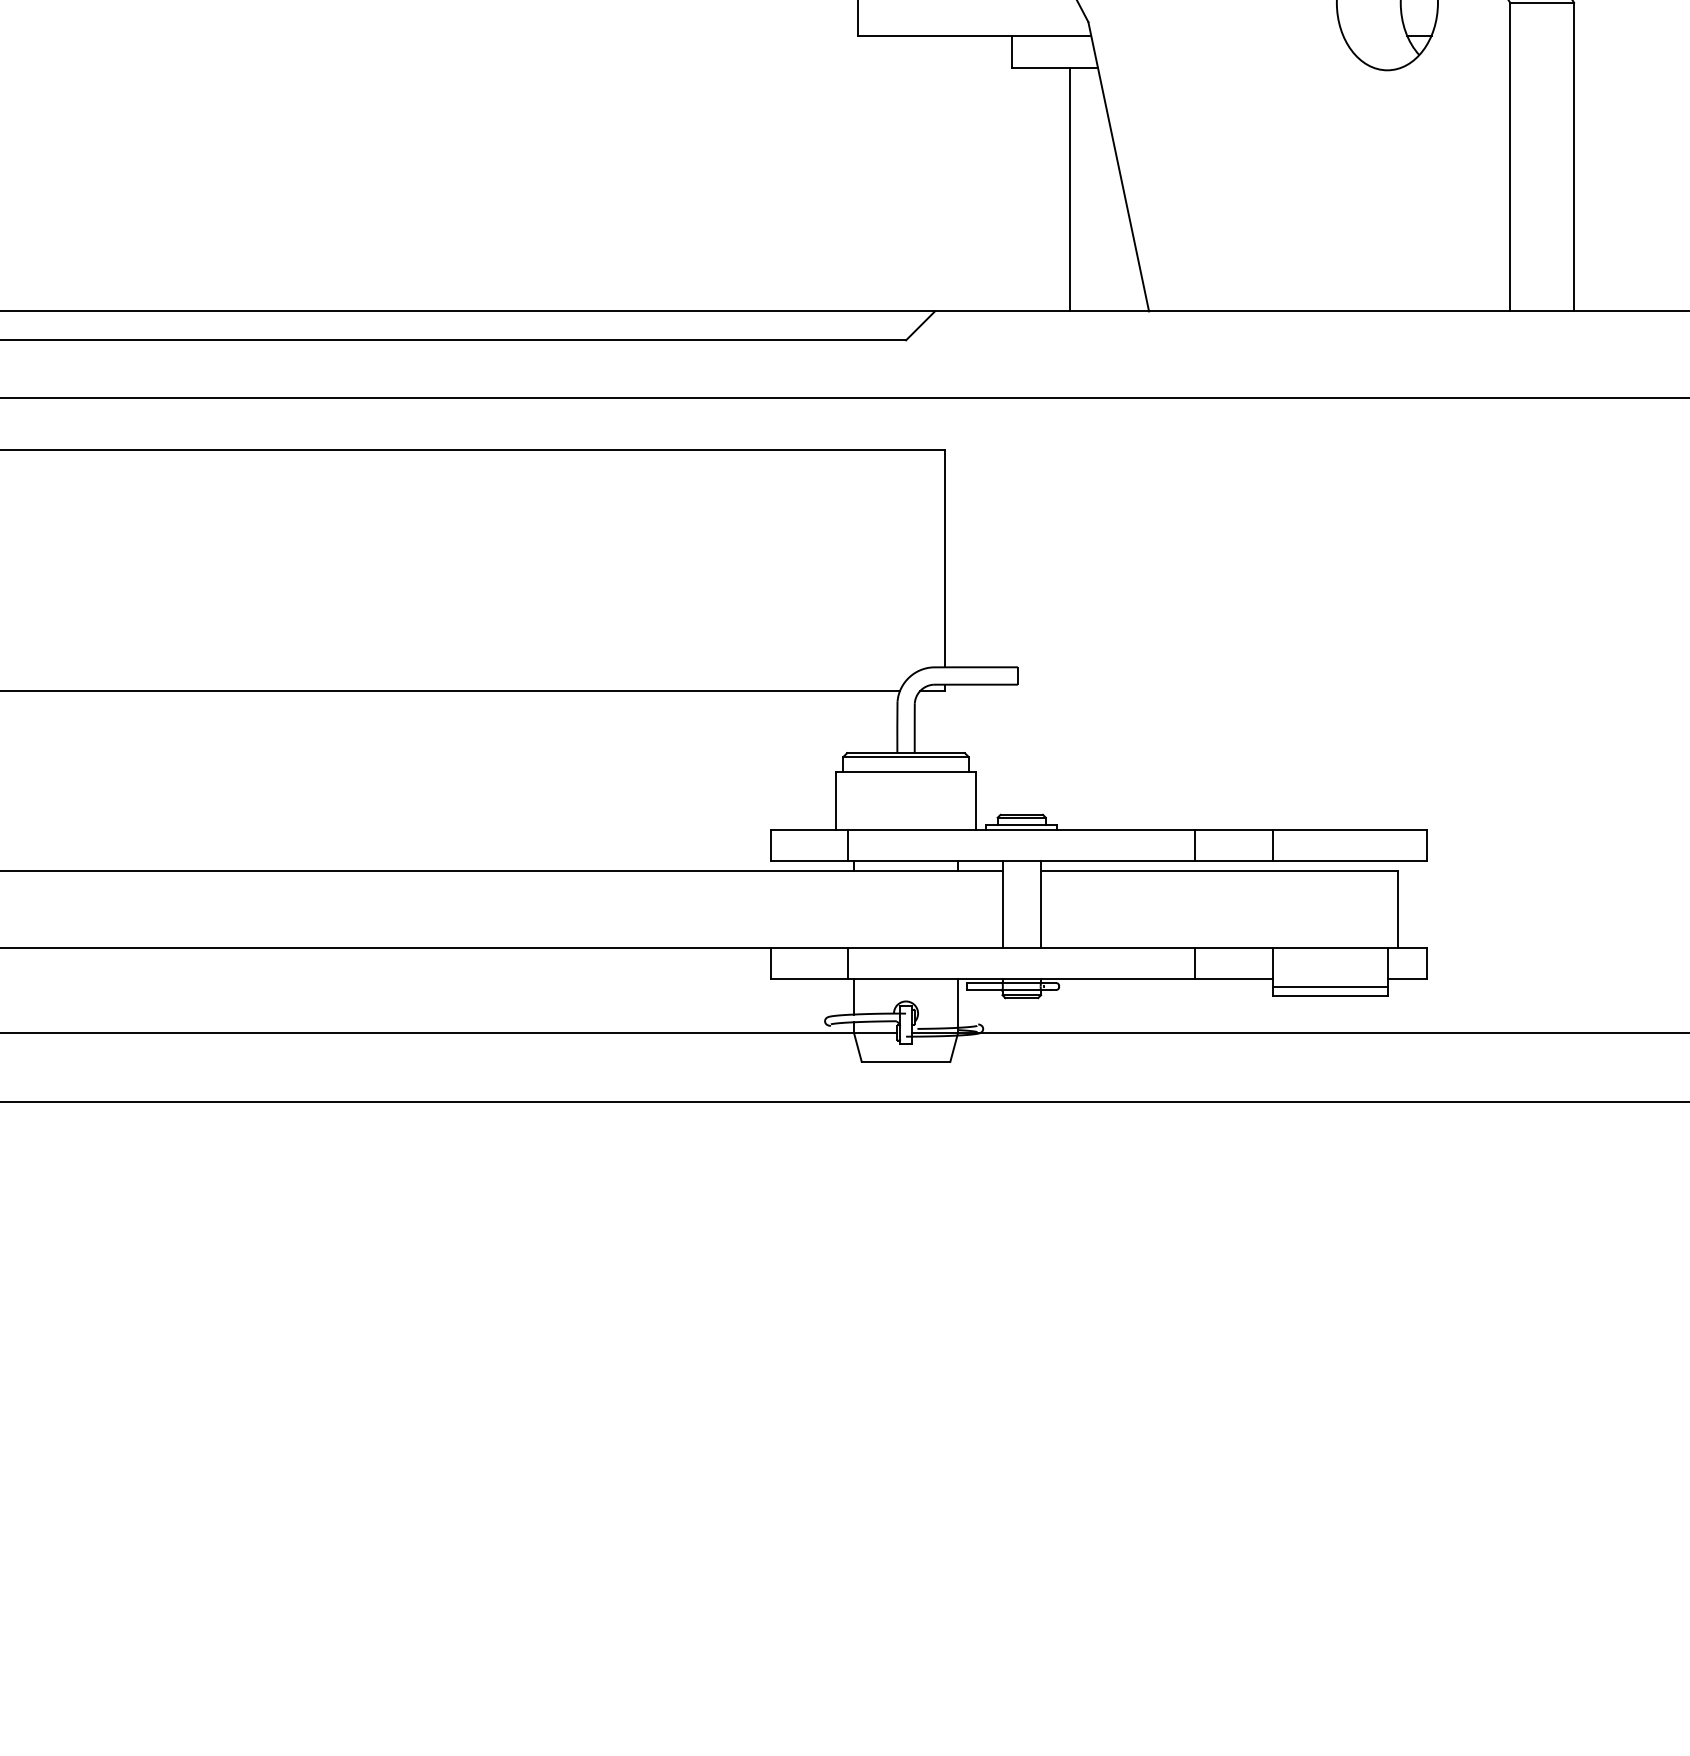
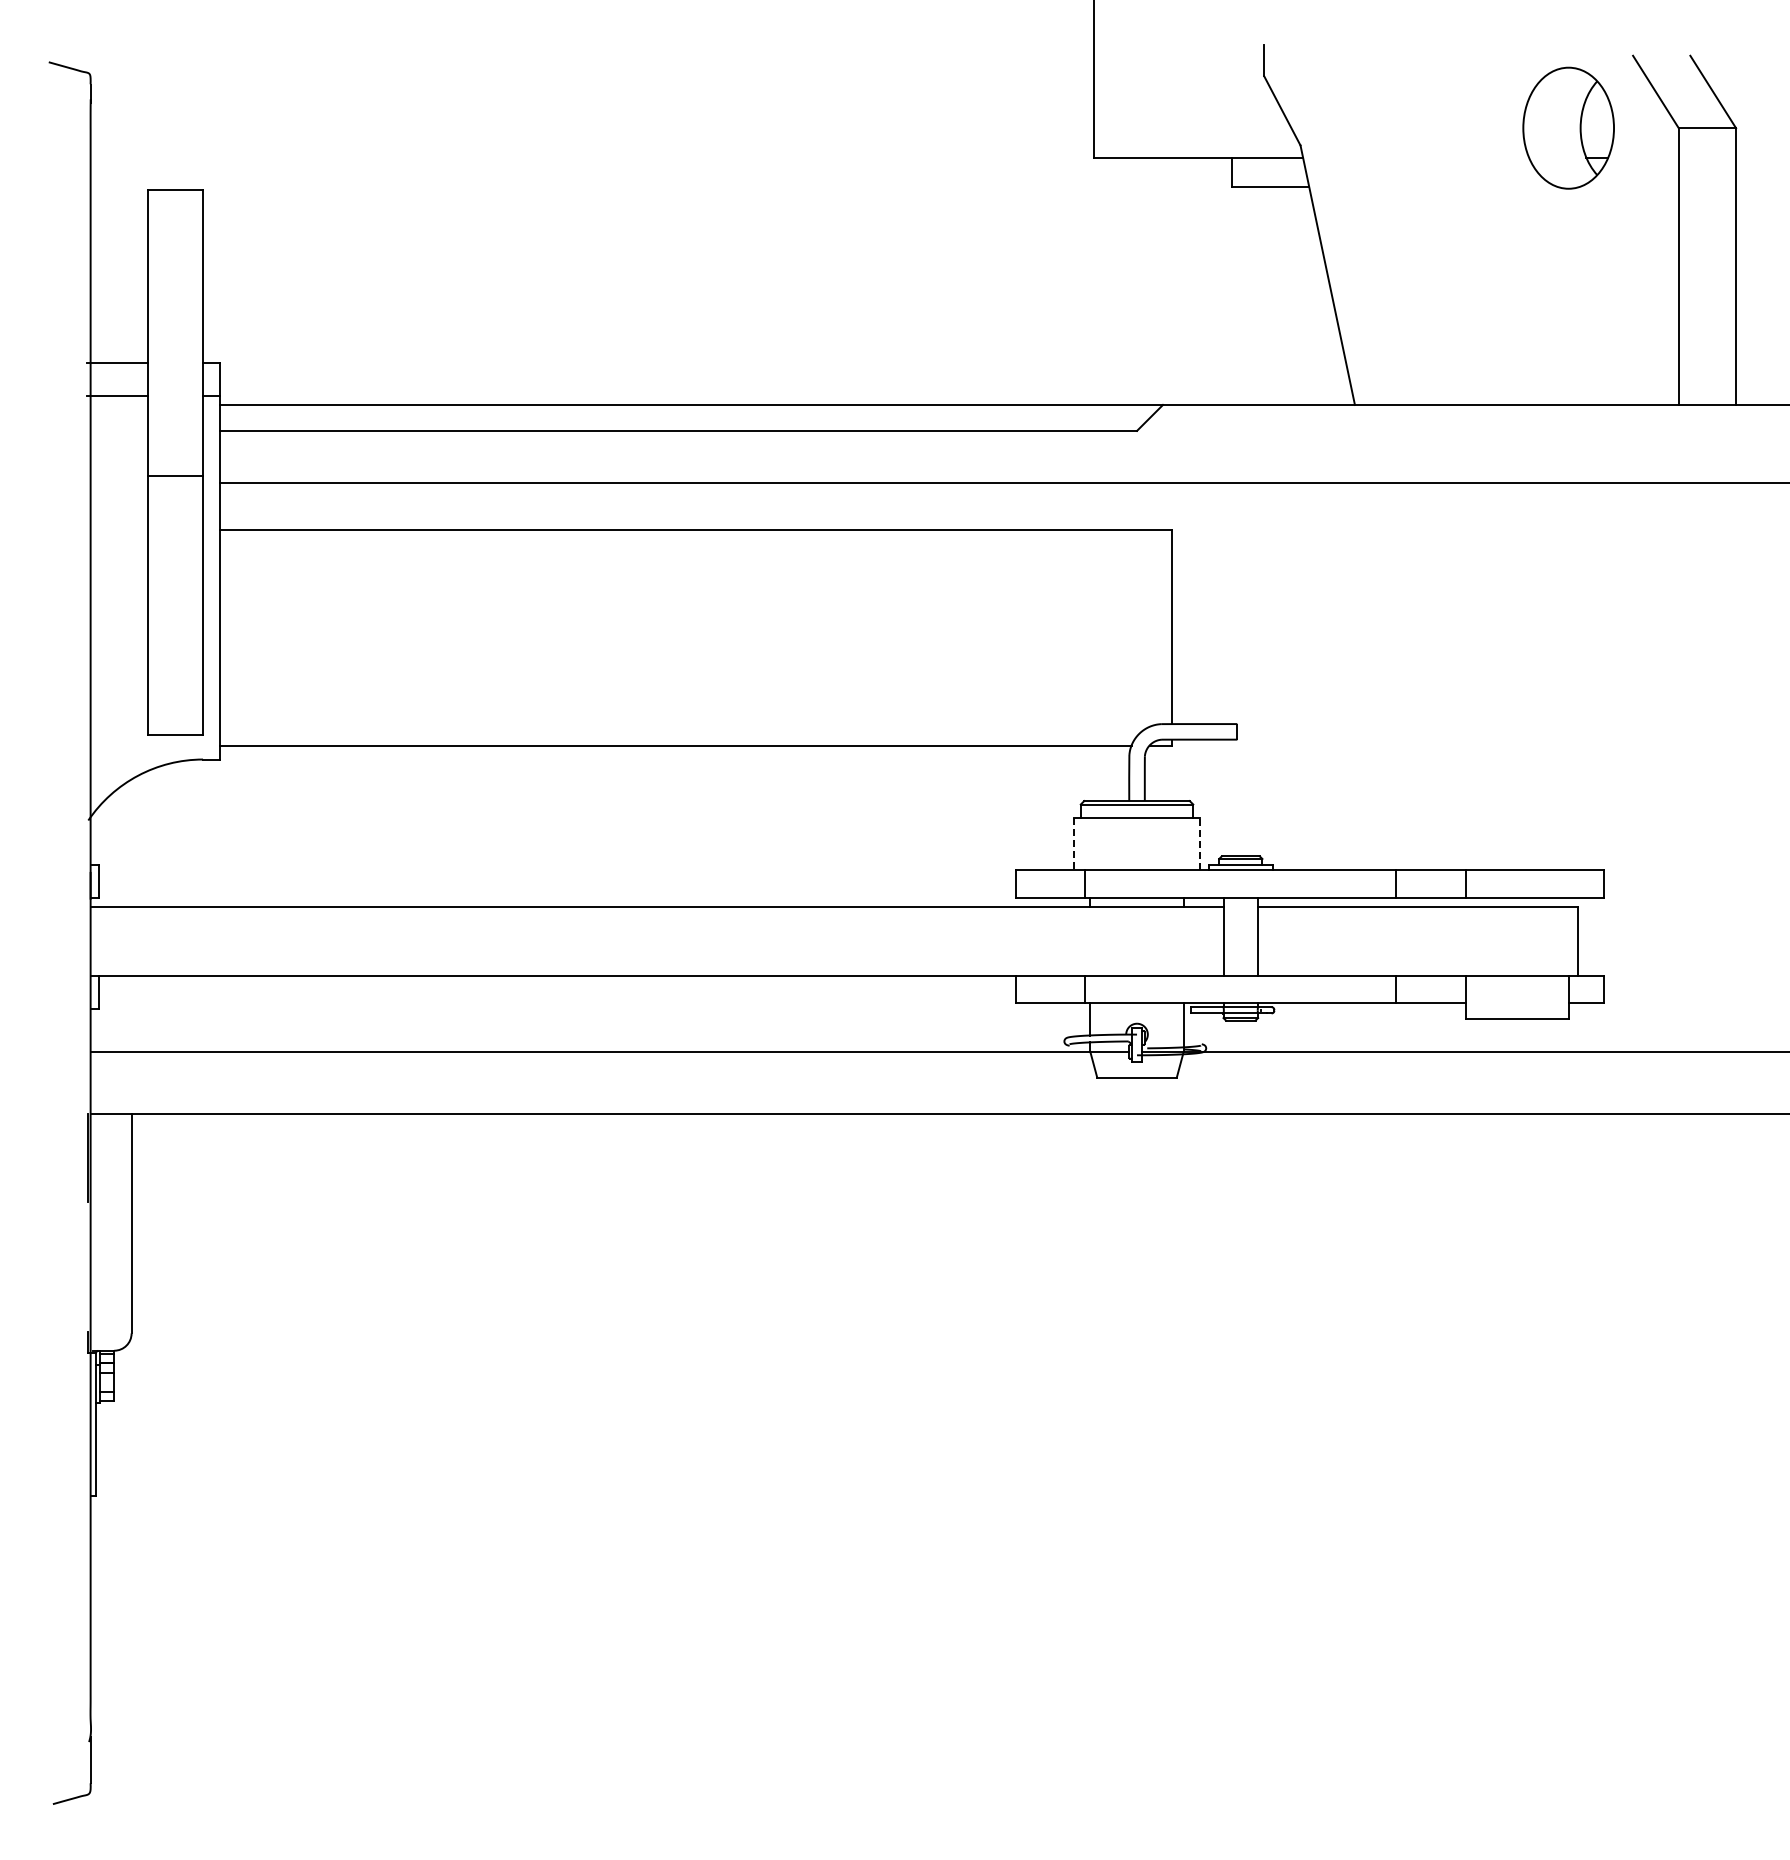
line: (1070, 189) -> (1284, 295), removed
line: (835, 801) -> (1073, 844), solid -> dashed
line: (976, 801) -> (1200, 844), solid -> dashed
line: (1330, 986) -> (1517, 1010), removed

